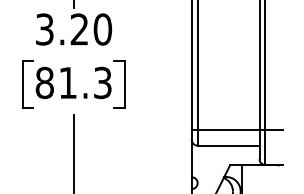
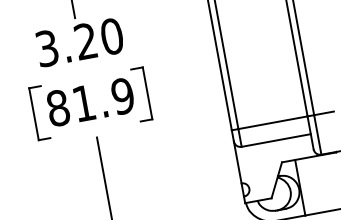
text: (102, 82) -> (122, 95), 81.3 -> 81.9

